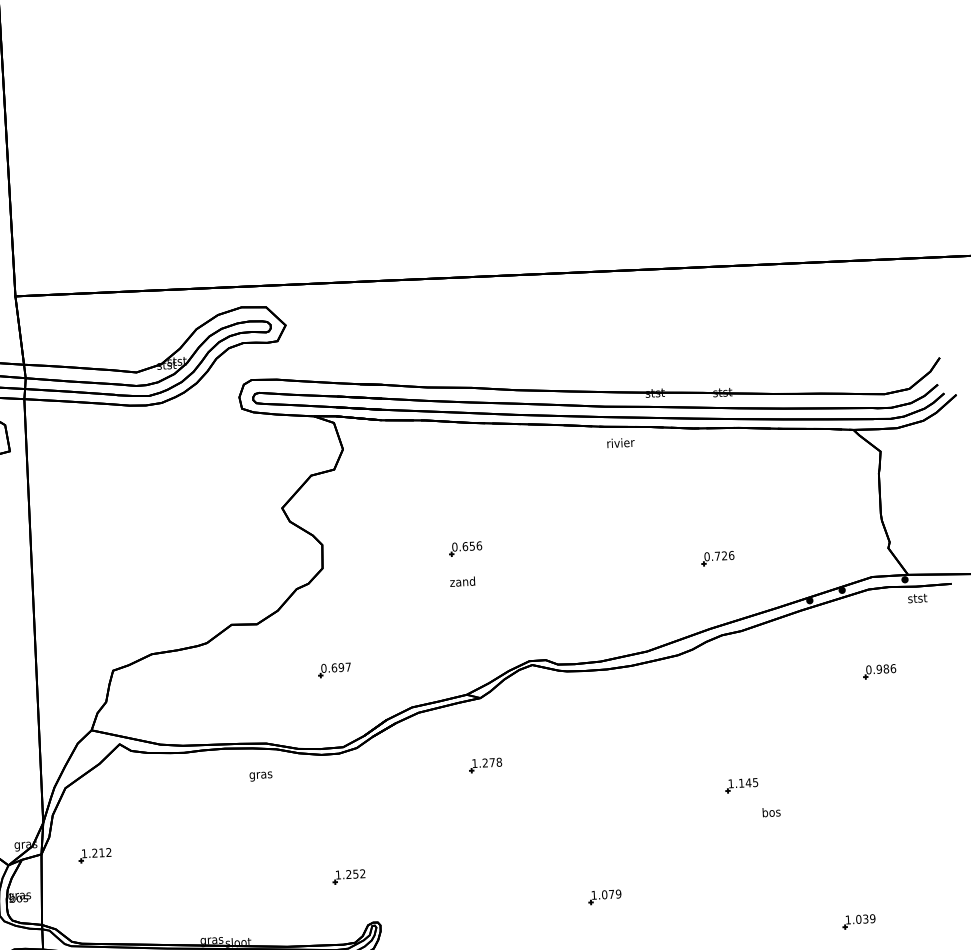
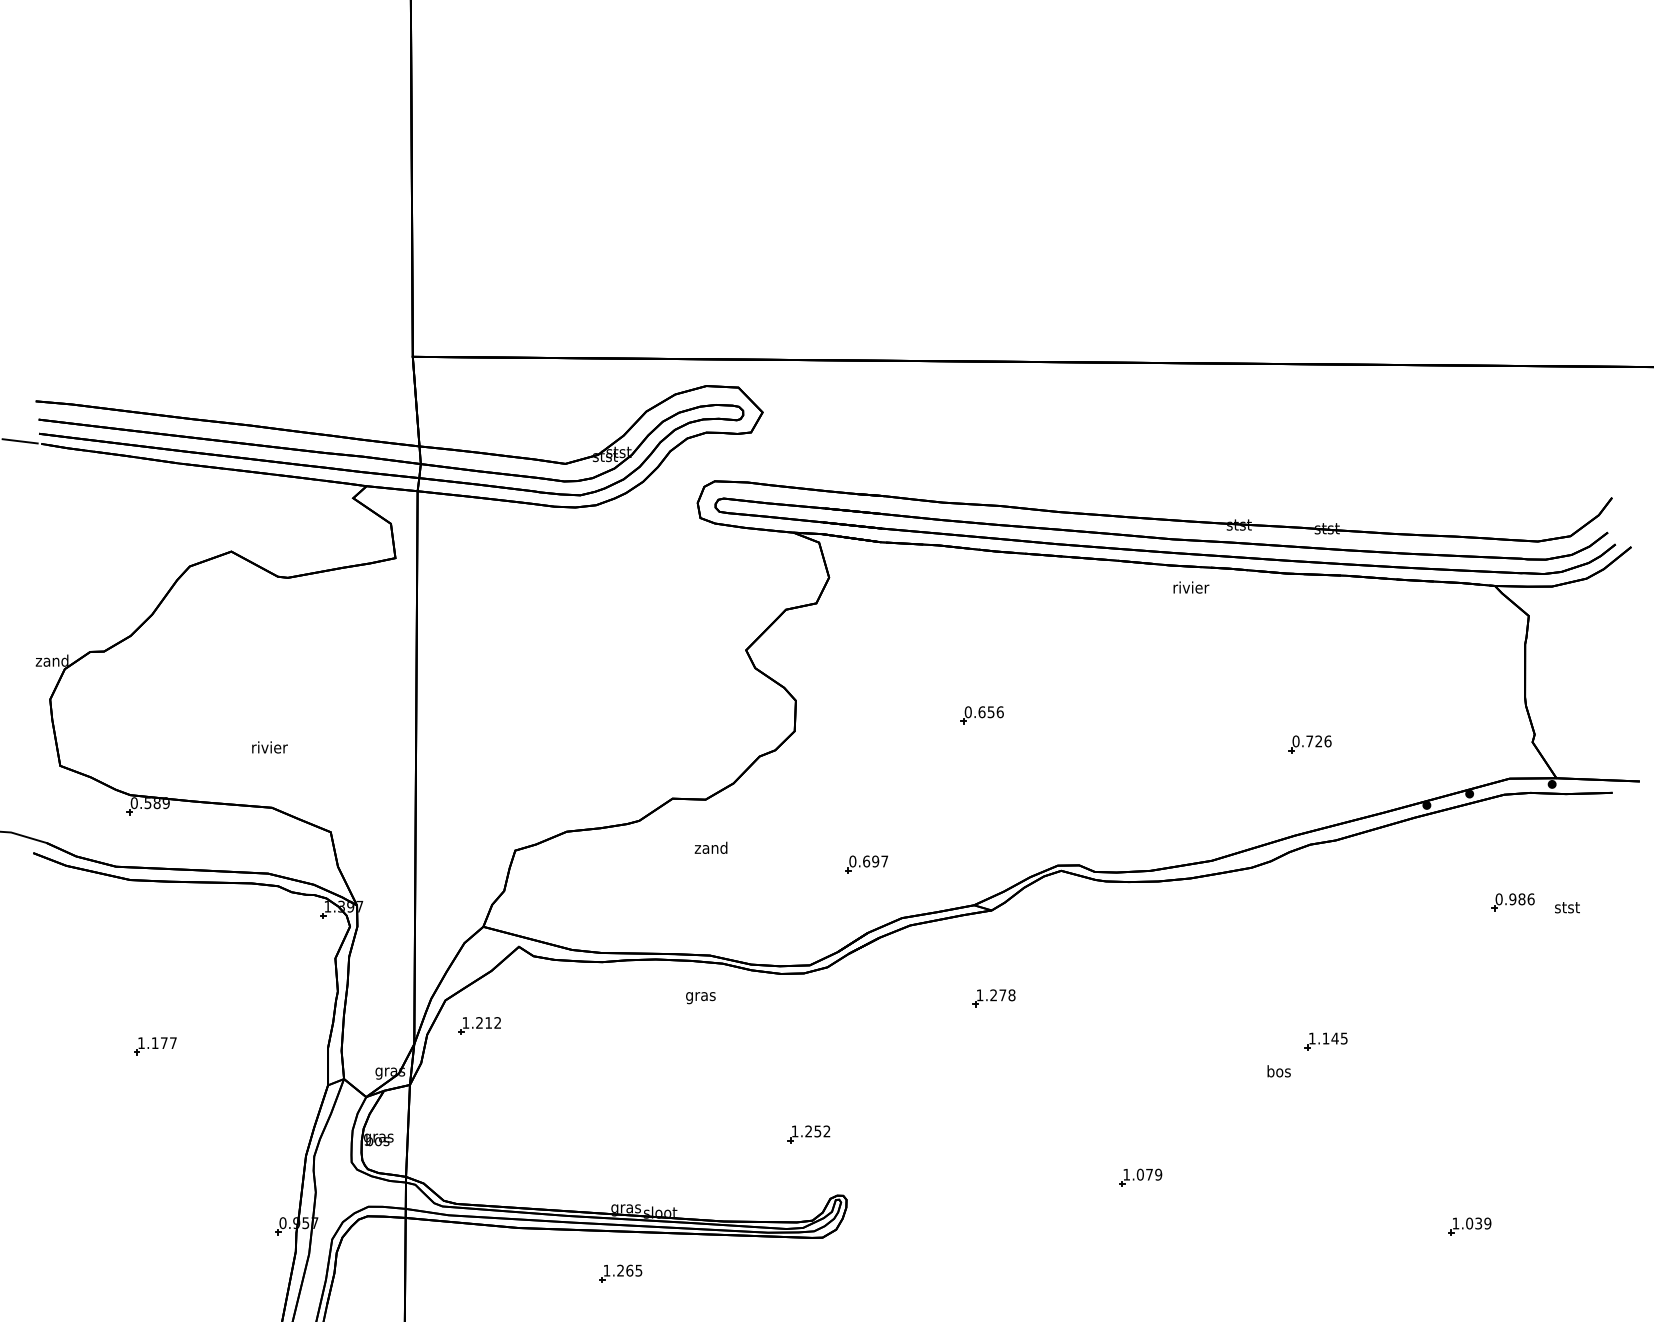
text: (462, 581) -> (710, 847), moved
text: (917, 598) -> (1567, 907), moved
part: (334, 670) -> (866, 864), moved
text: (771, 812) -> (1278, 1071), moved
part: (94, 855) -> (479, 1025), moved

